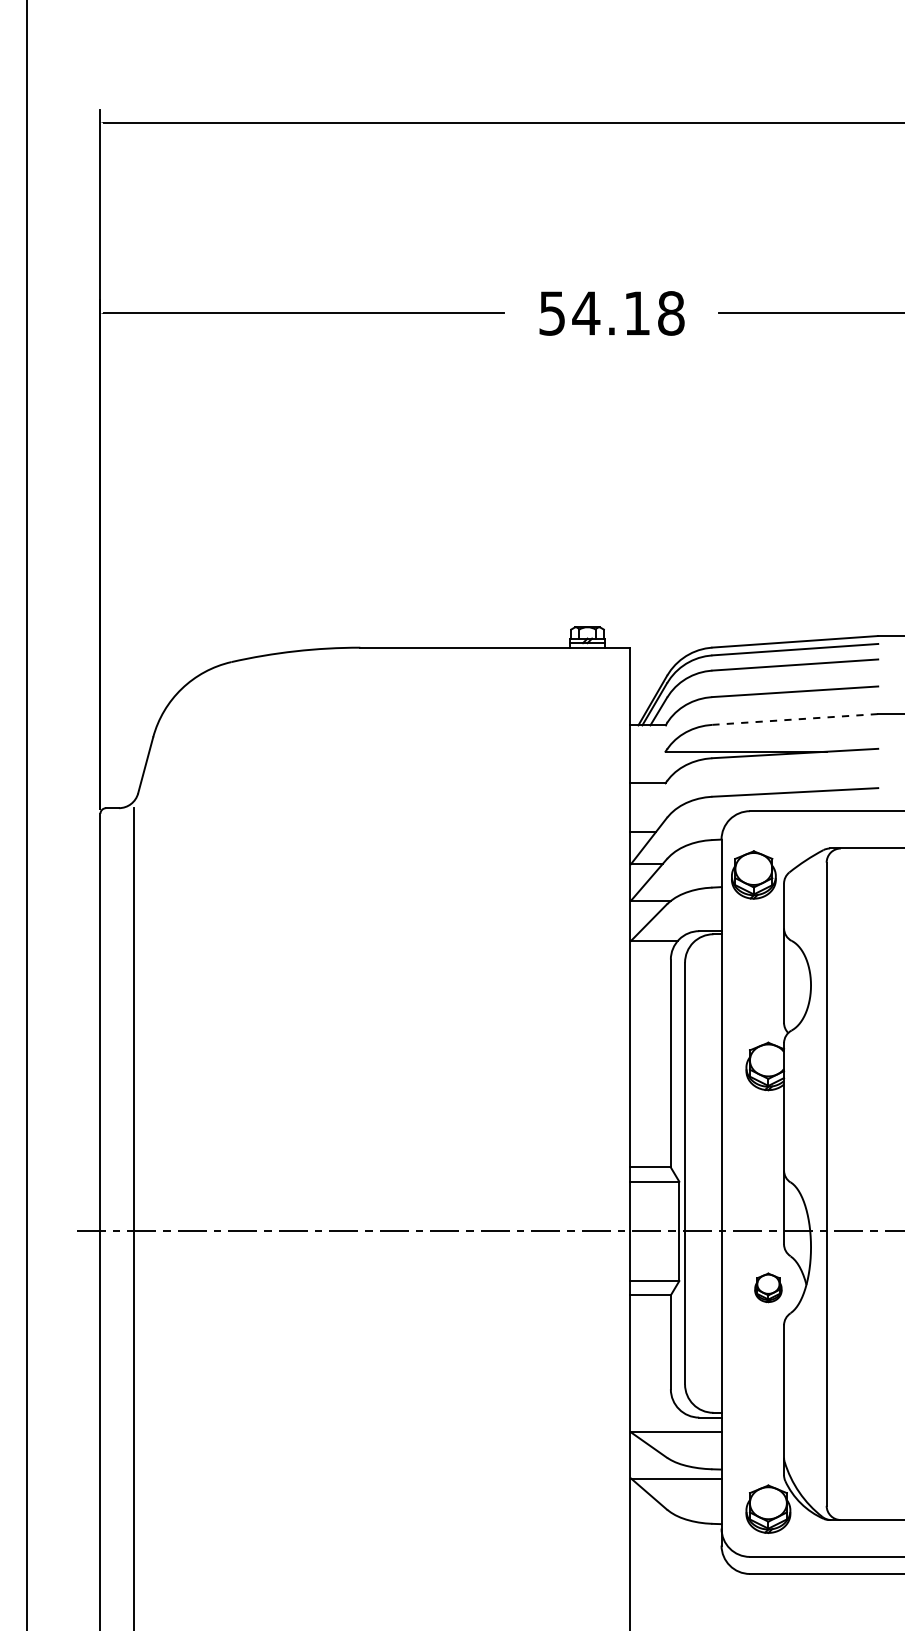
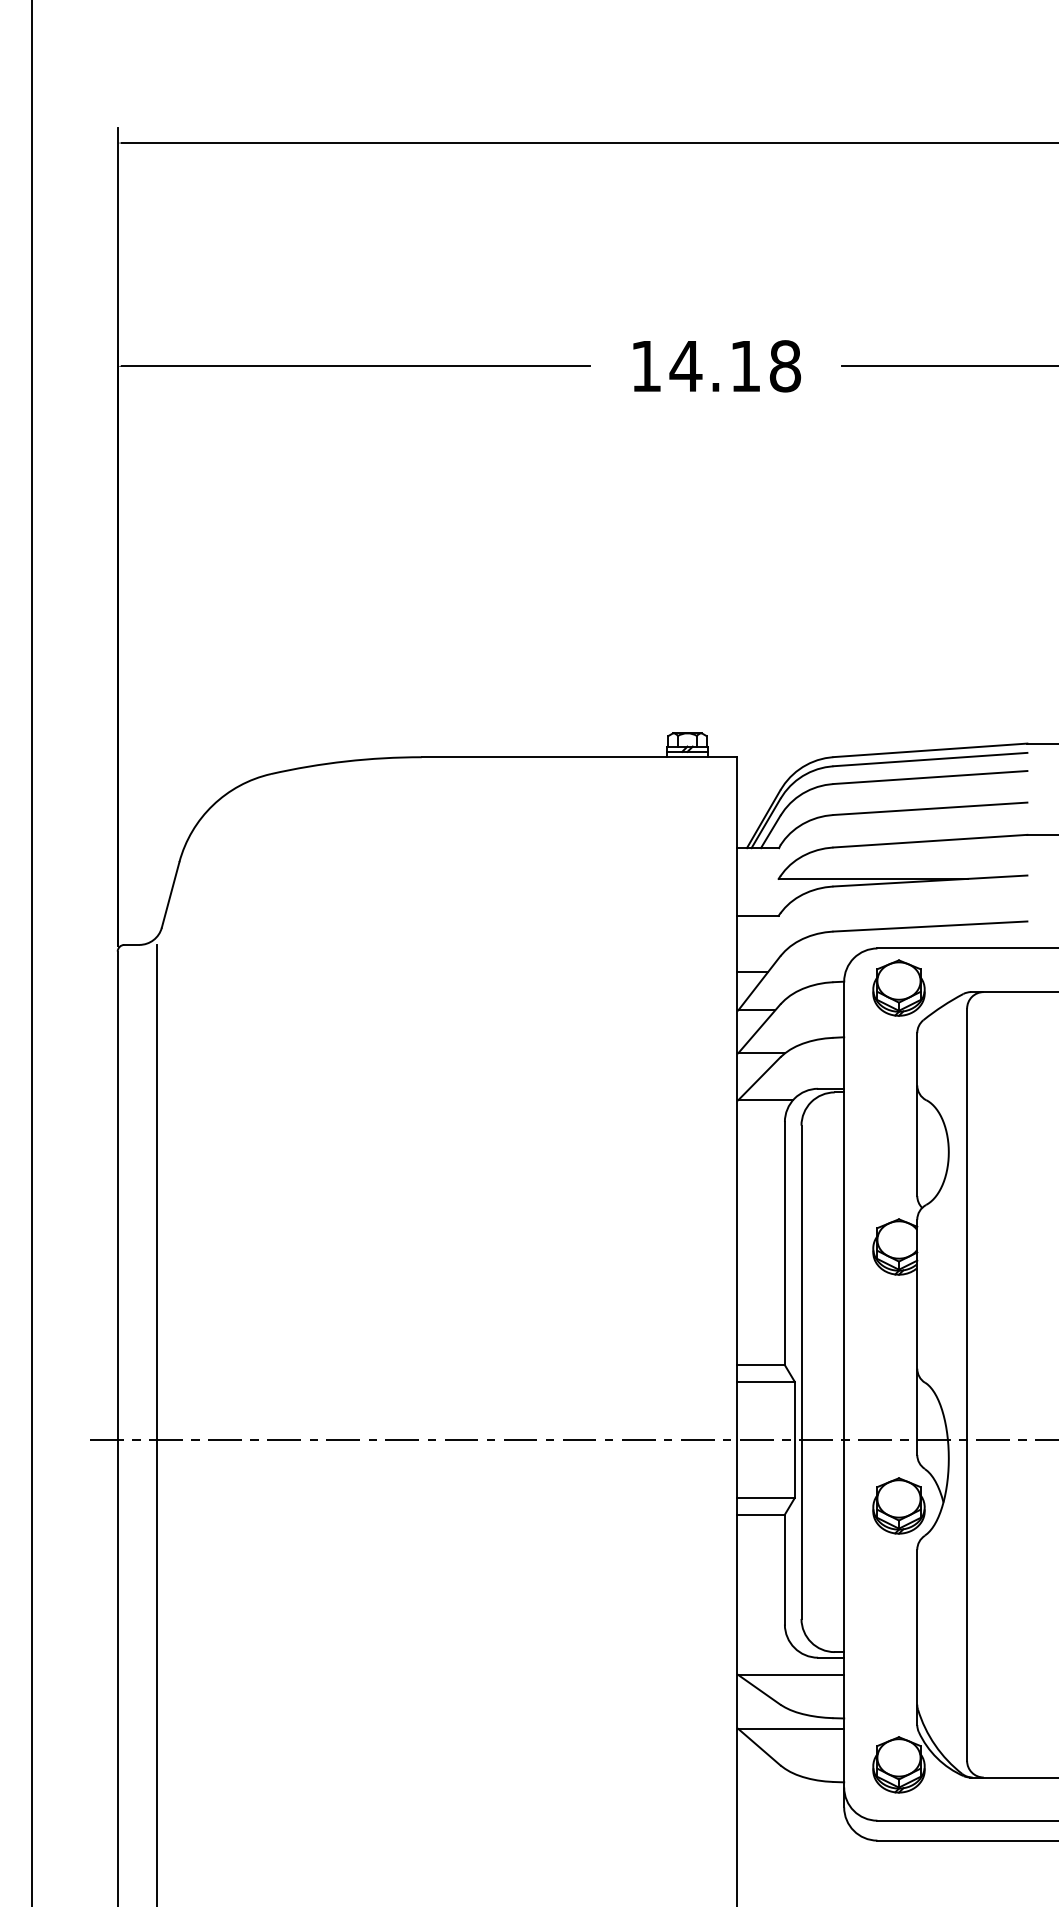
text: (551, 313) -> (645, 366), 54.18 -> 14.18
line: (795, 719) -> (930, 841), dashed -> solid
part: (753, 874) -> (898, 987), moved
part: (767, 1287) -> (898, 1505), size x1.67

